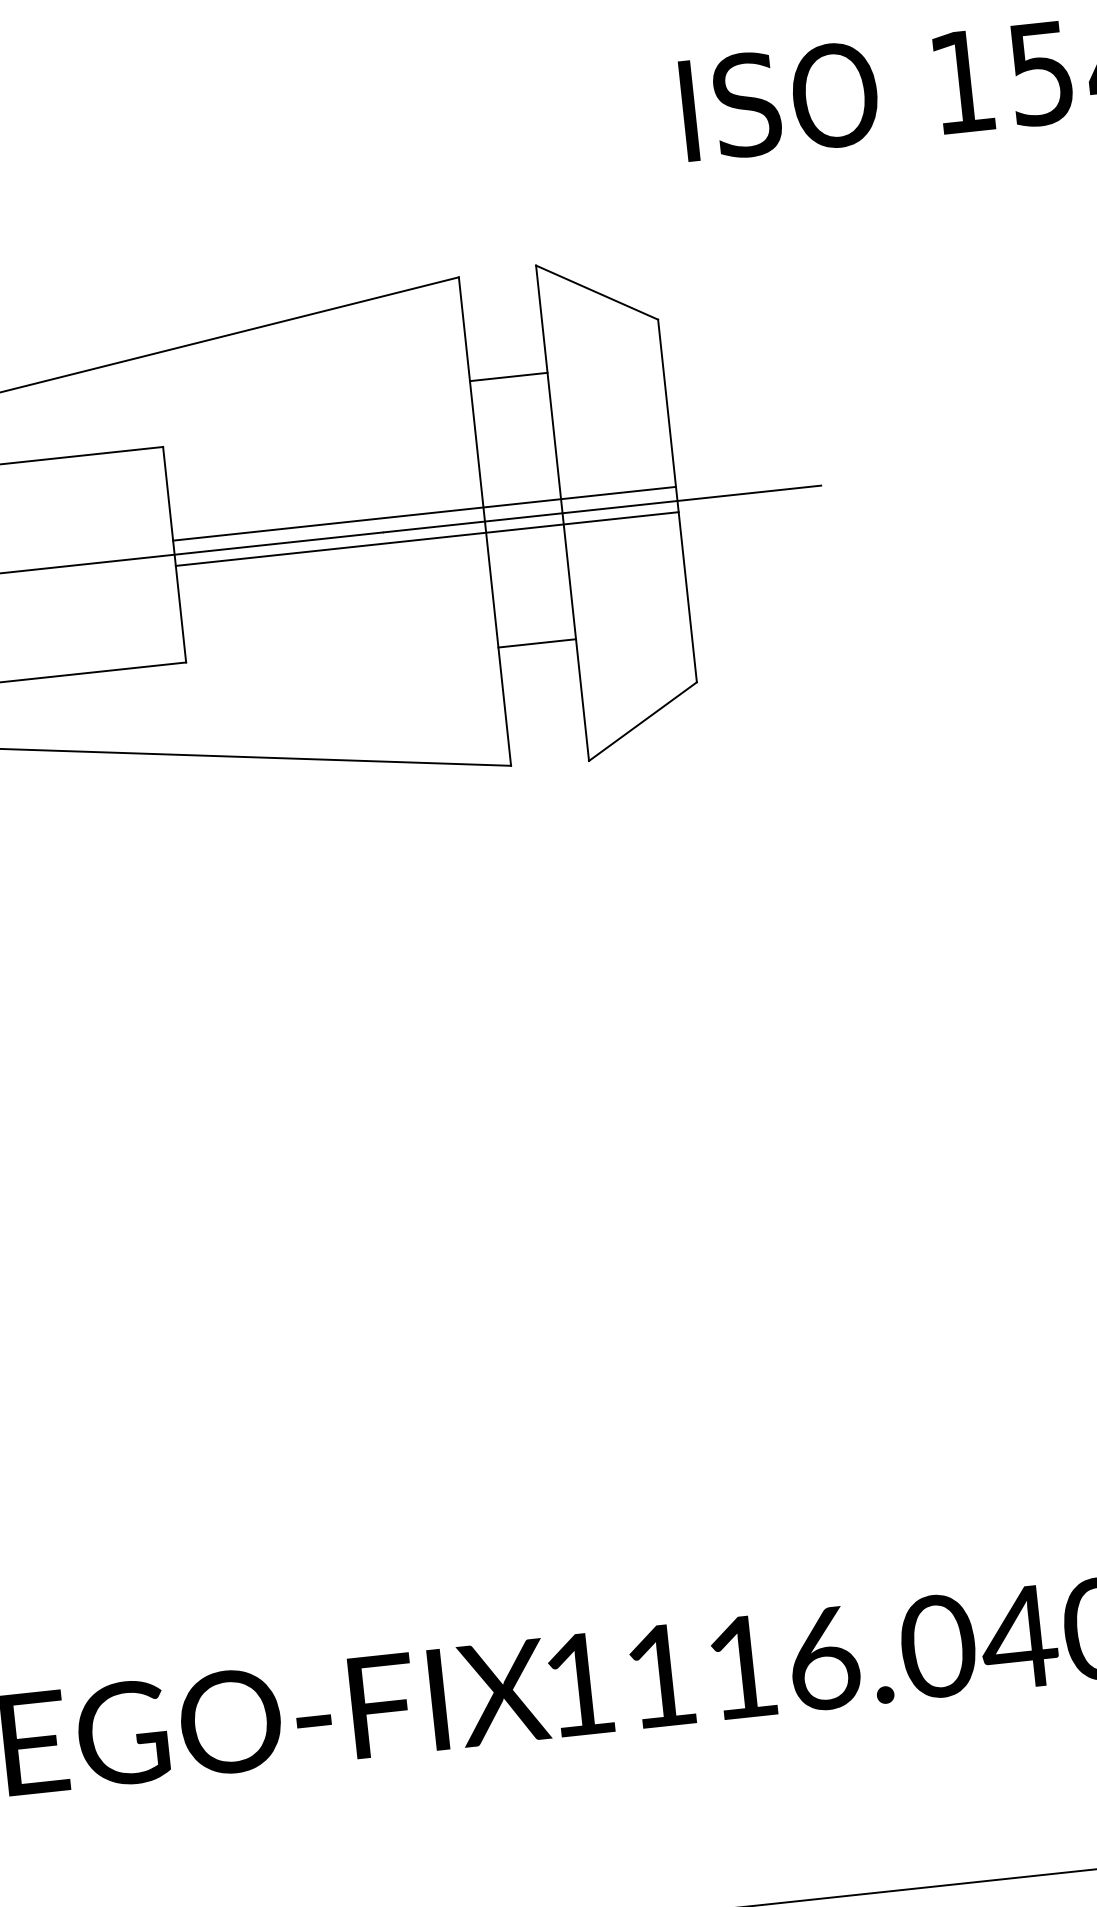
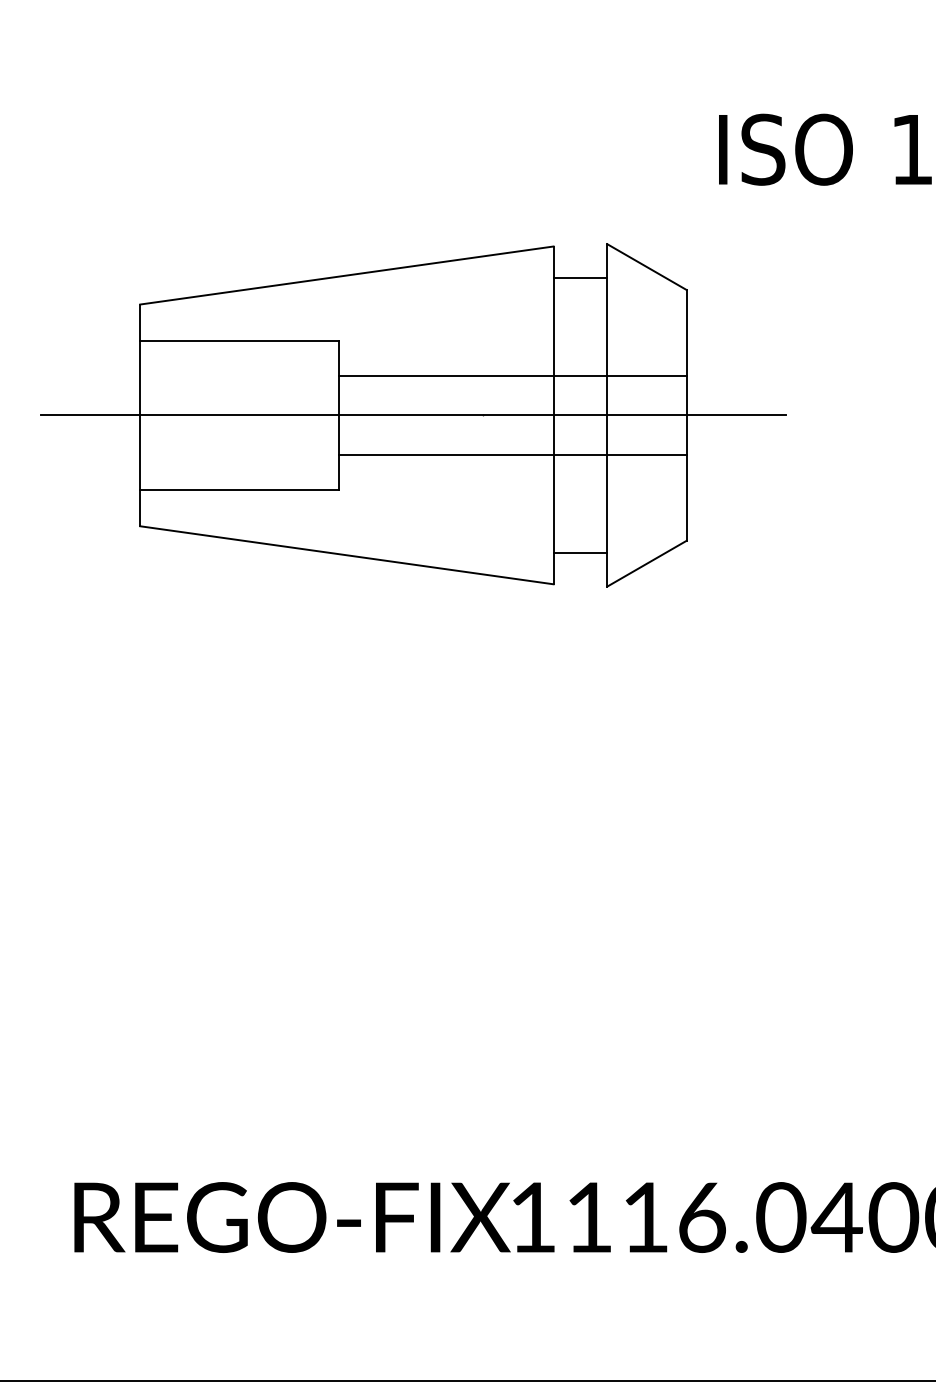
line: (508, 377) -> (580, 278), moved
line: (424, 513) -> (512, 375), moved
line: (426, 539) -> (512, 455), moved
line: (537, 643) -> (580, 552), moved

